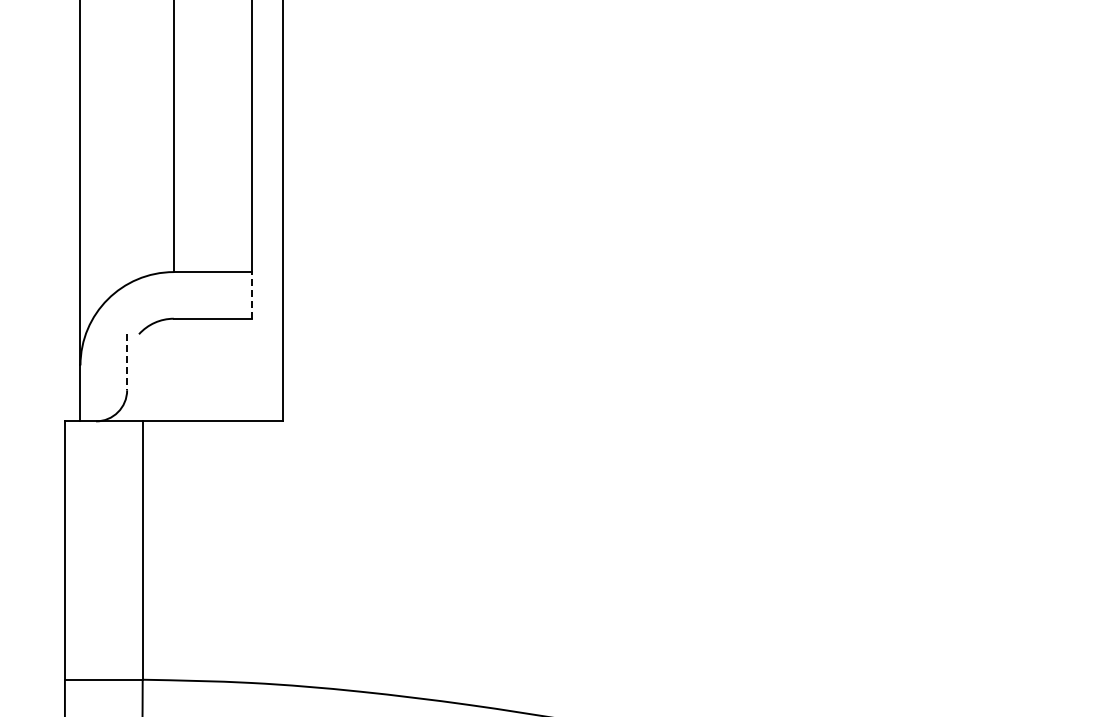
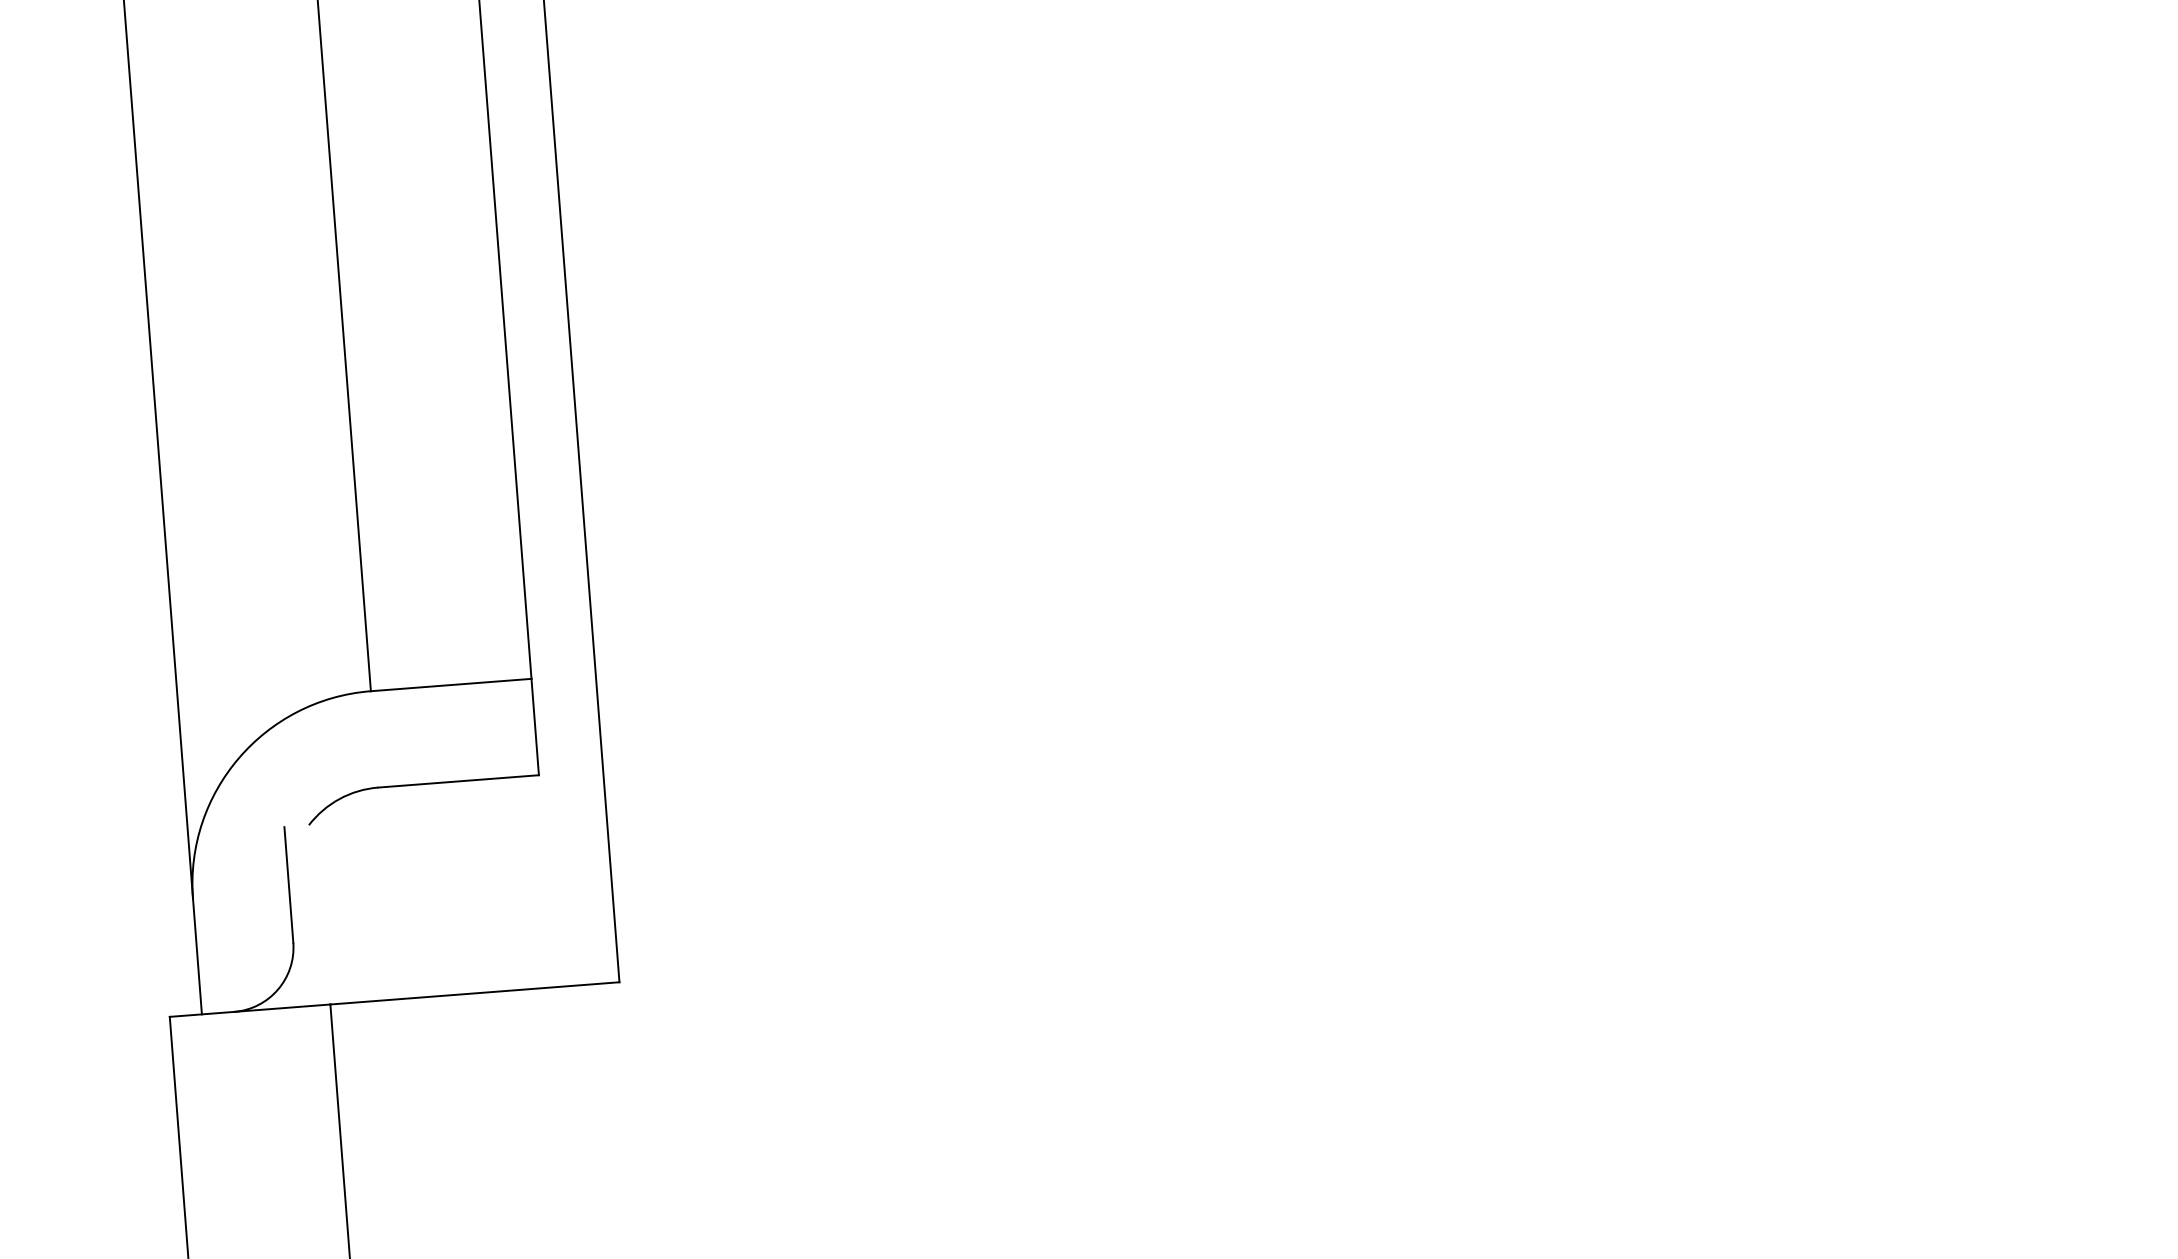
line: (251, 294) -> (534, 725), dashed -> solid
line: (127, 362) -> (289, 885), dashed -> solid

